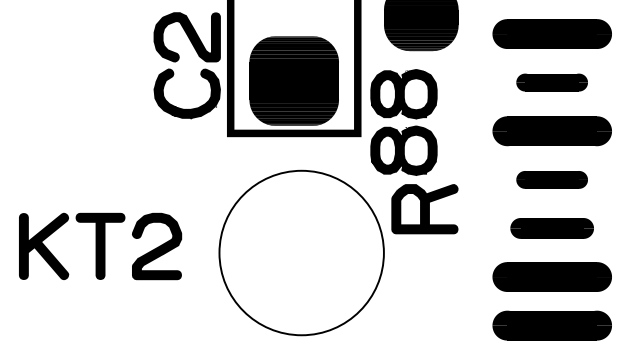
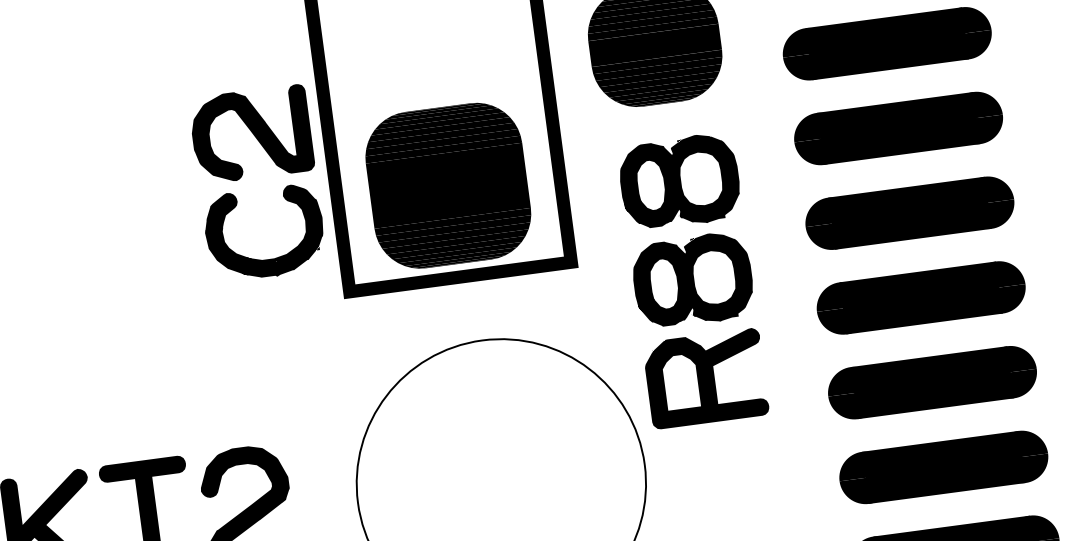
part: (551, 82) -> (897, 128), size x1.67
part: (403, 122) -> (685, 231), moved
part: (551, 179) -> (919, 297), size x1.67
part: (551, 228) -> (931, 382), size x1.43

